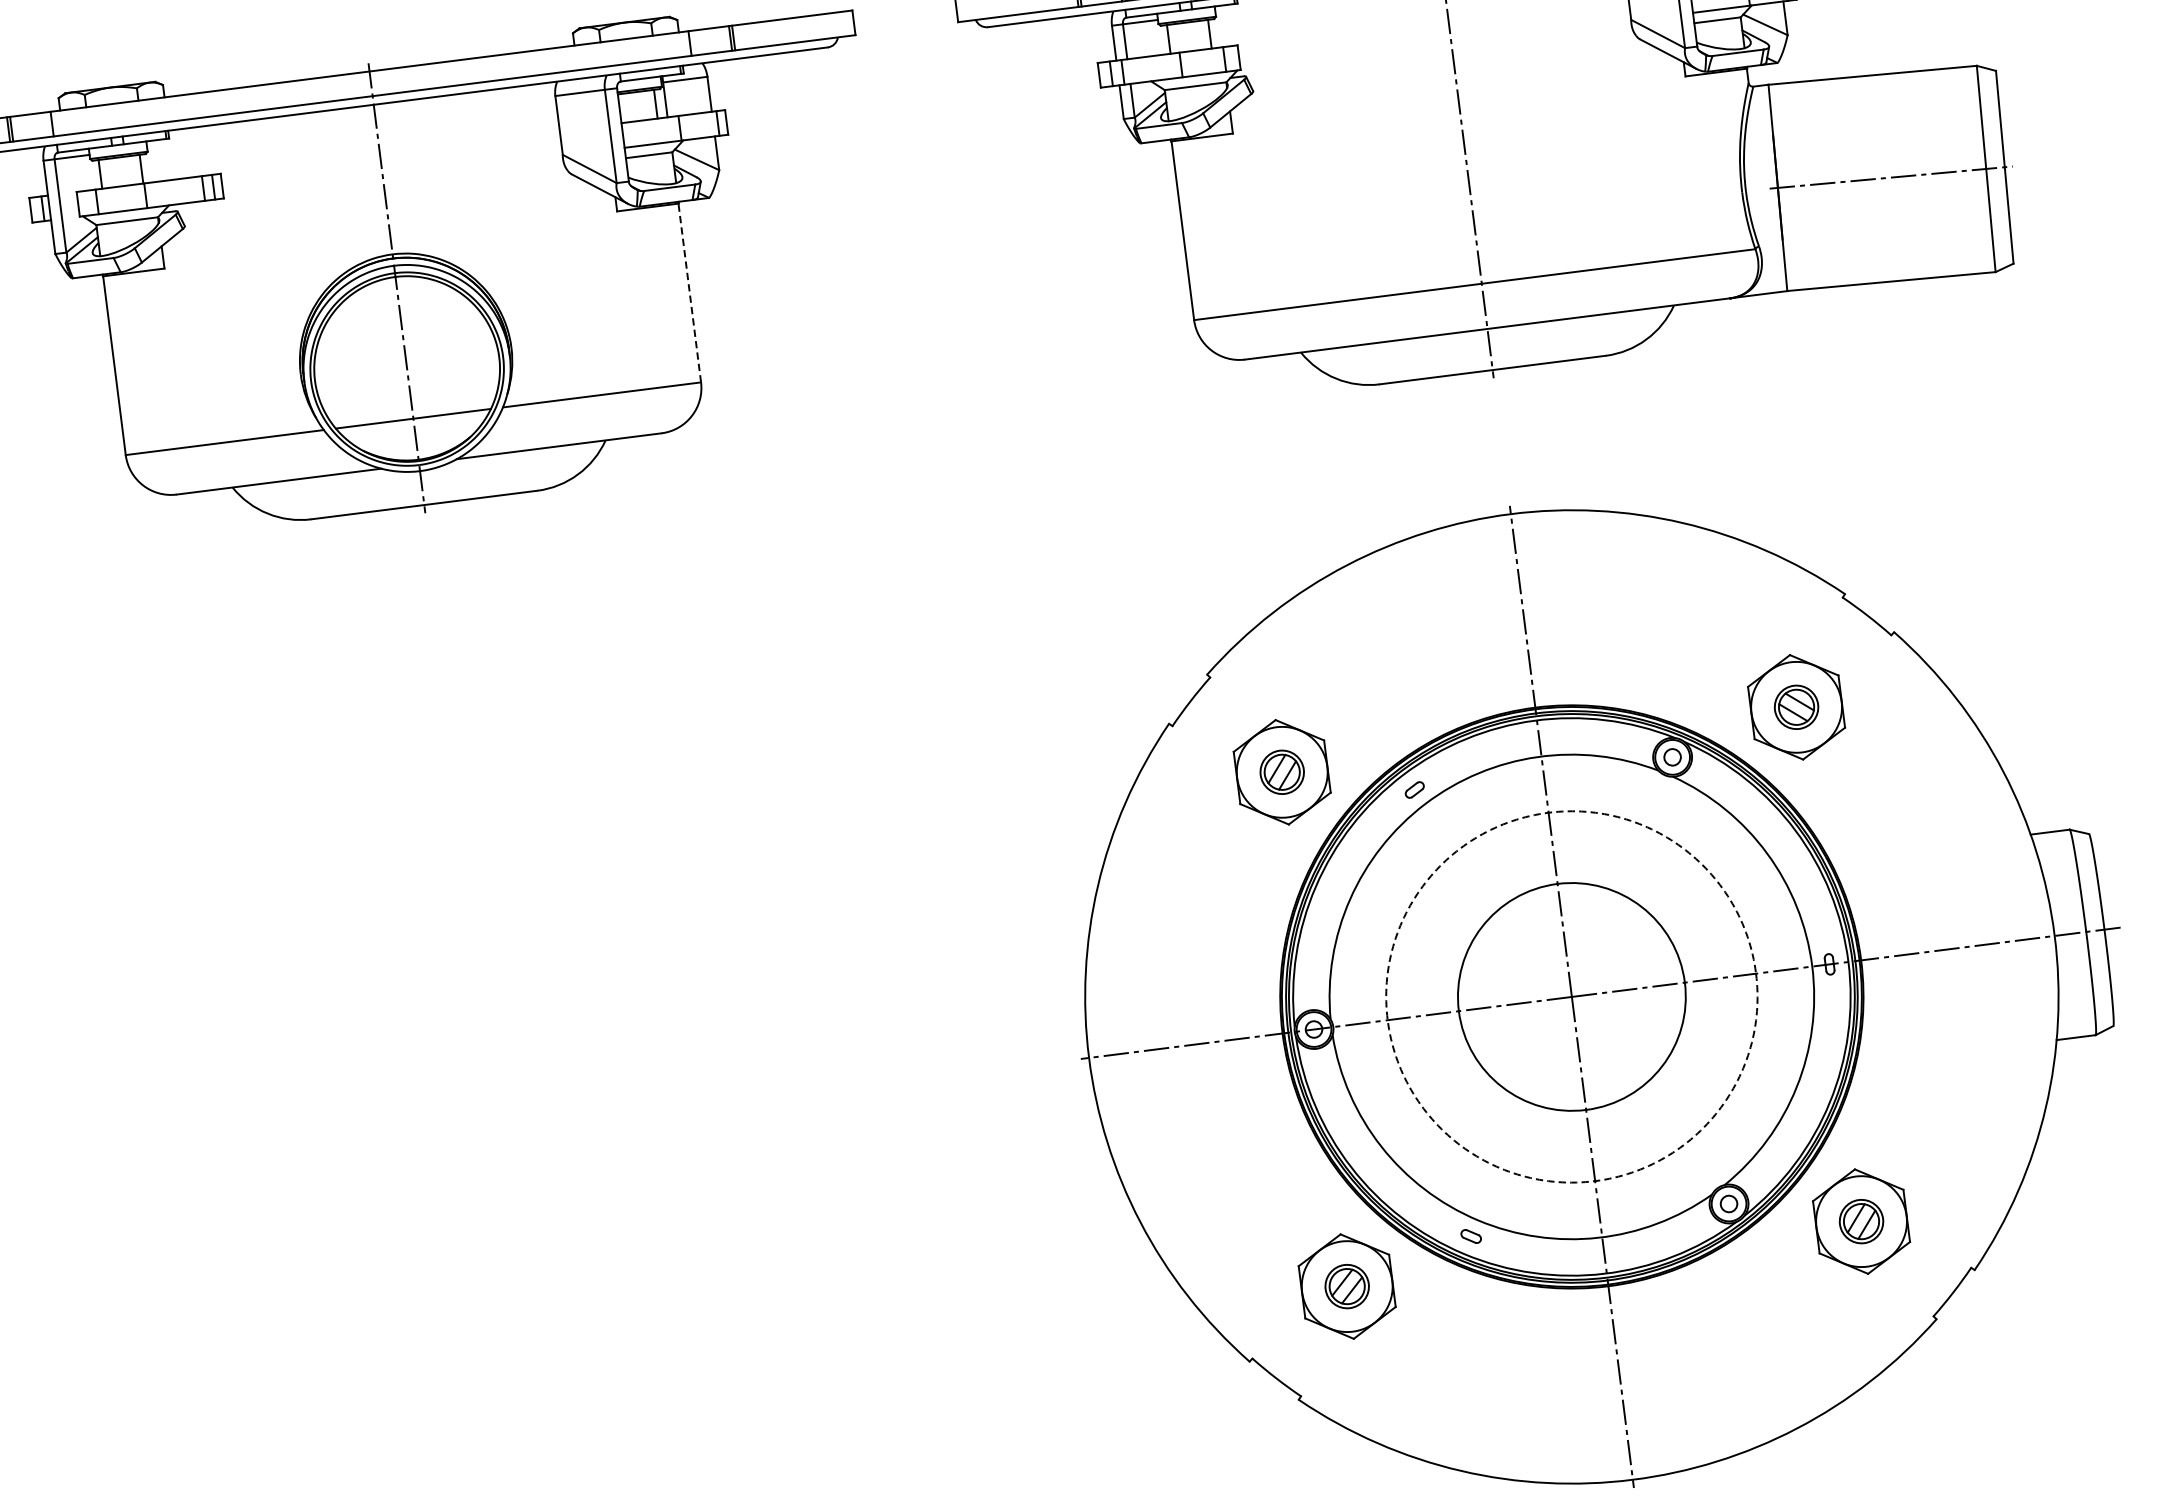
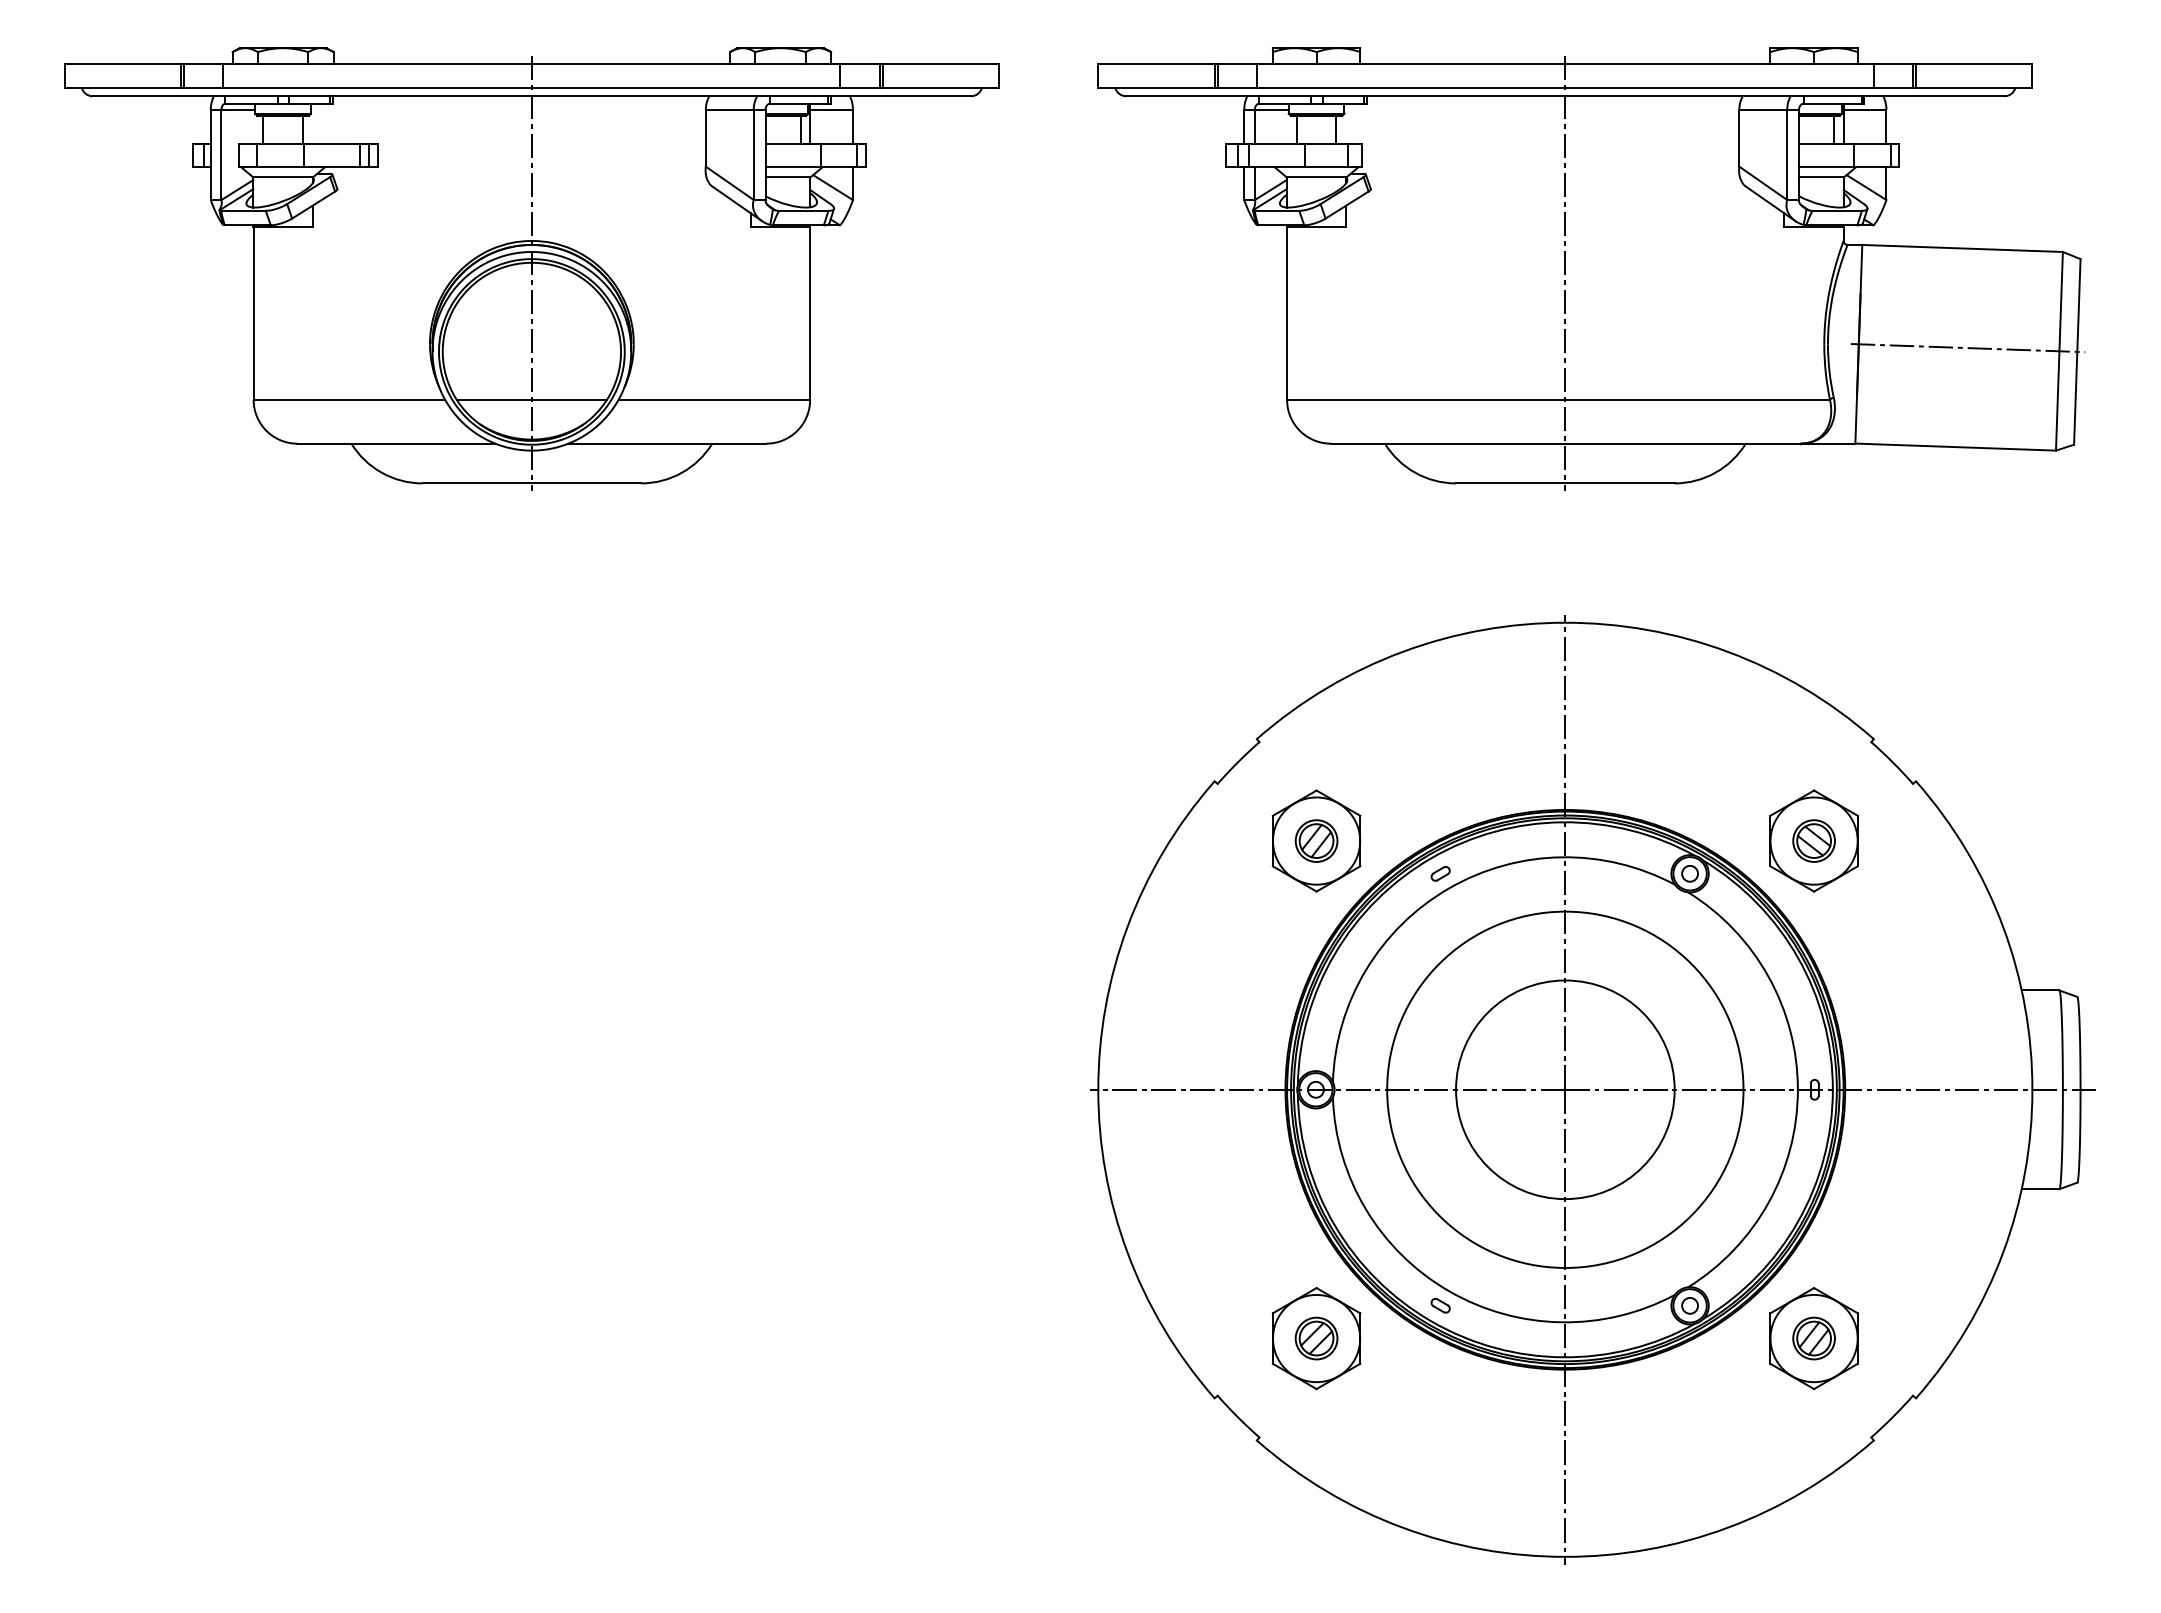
line: (690, 291) -> (810, 312), dashed -> solid
circle: (1572, 996) -> (1565, 1089), dashed -> solid

